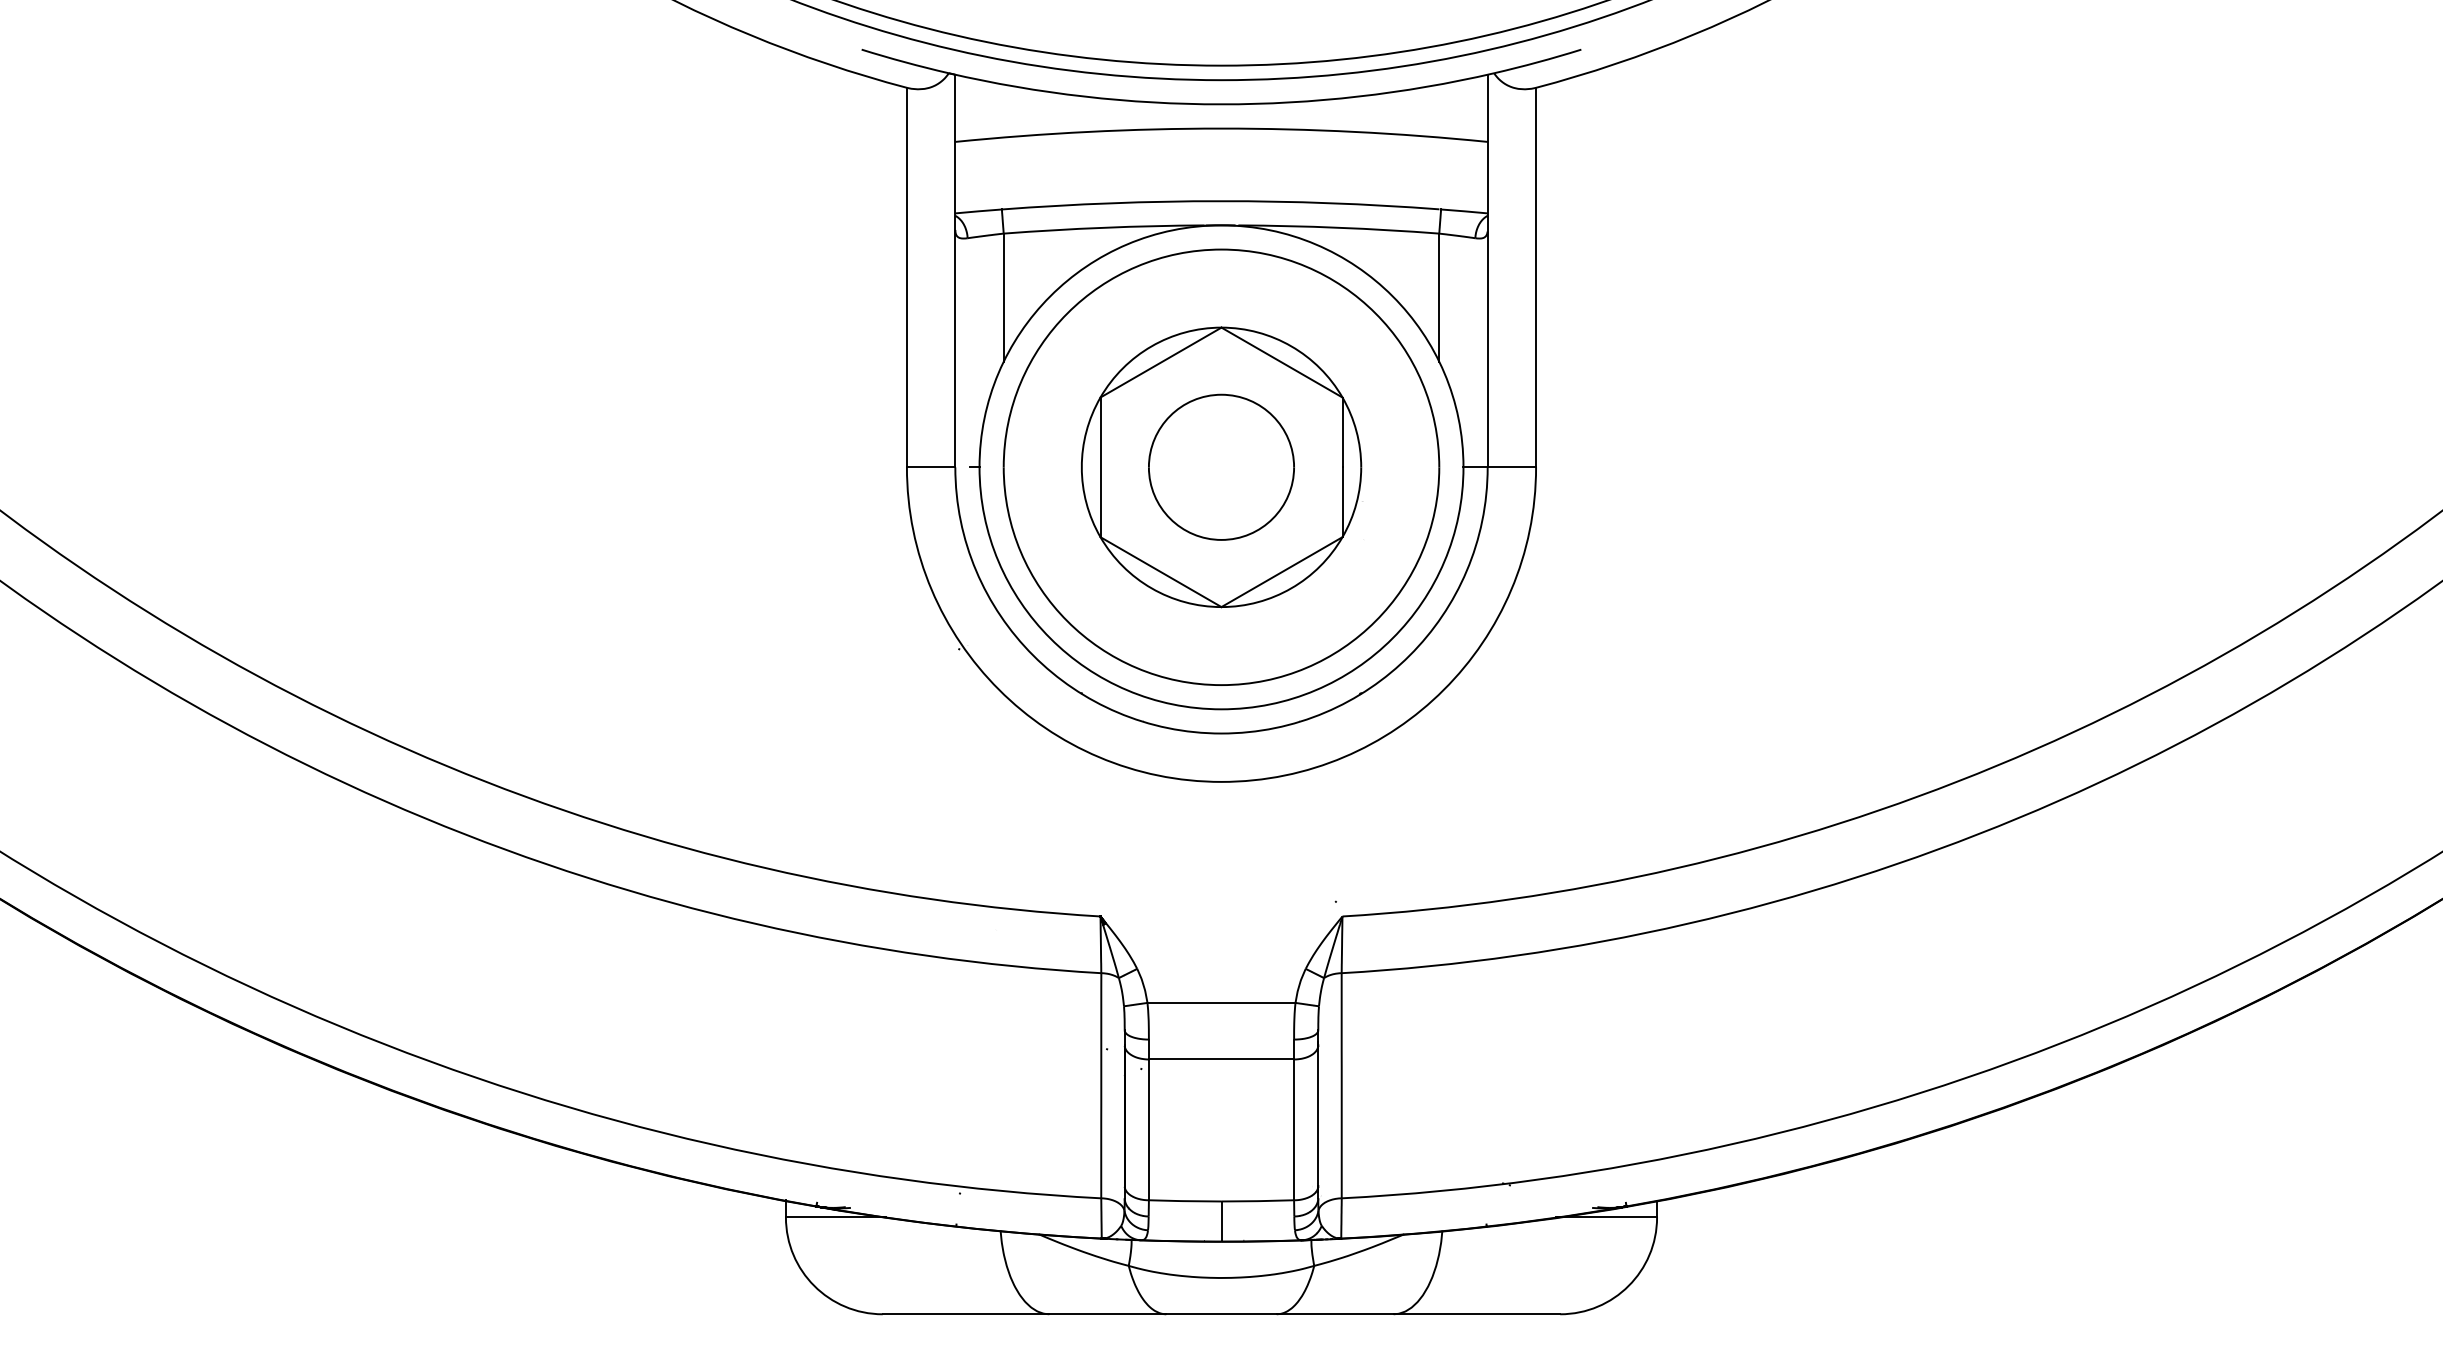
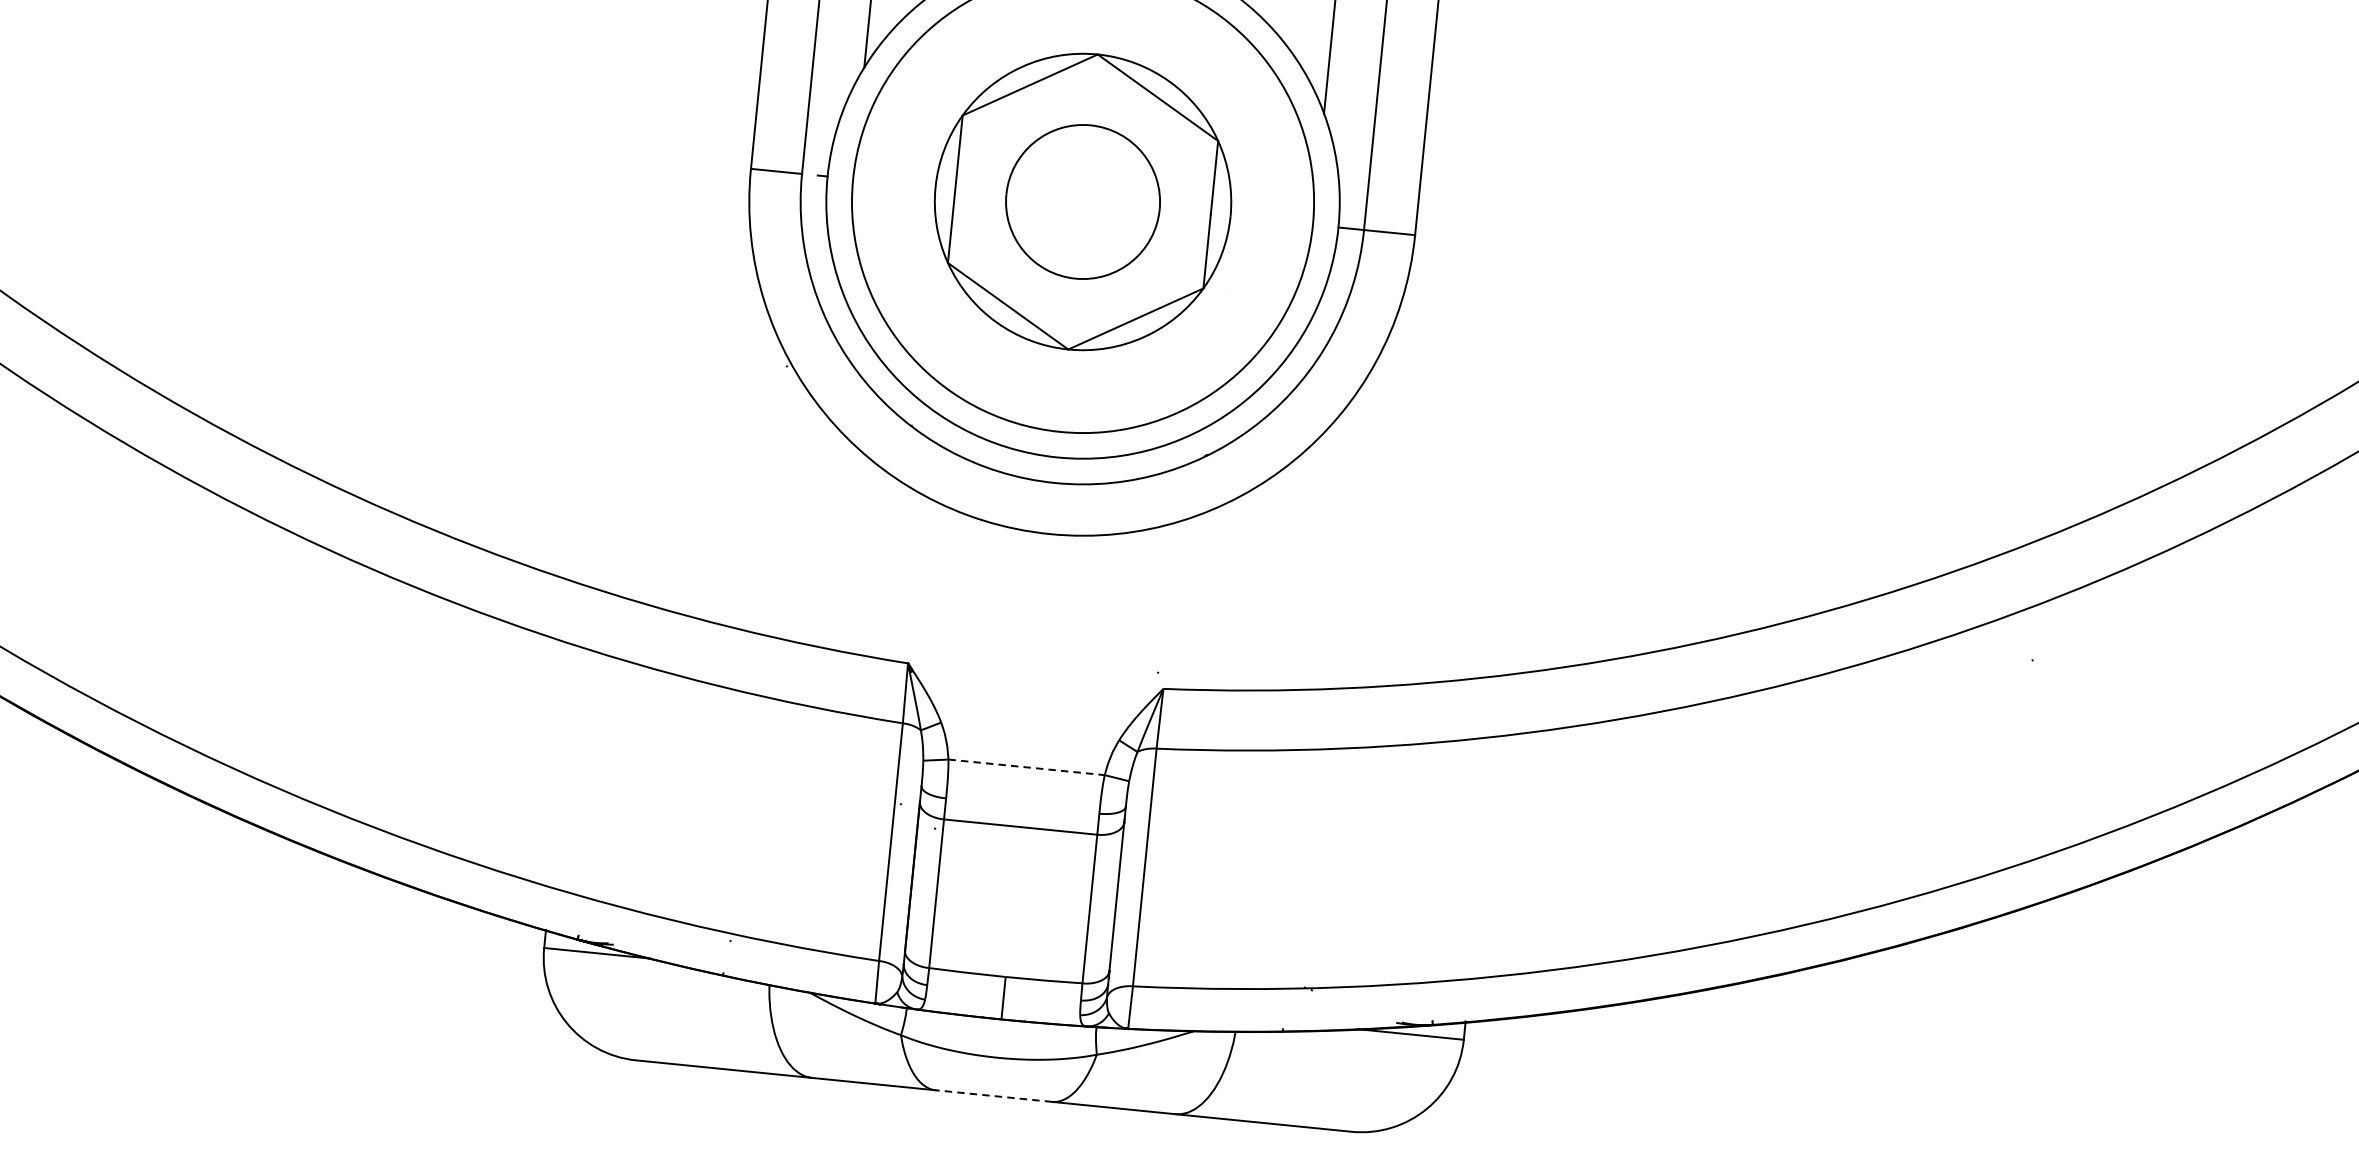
line: (1221, 1002) -> (1026, 766), solid -> dashed
line: (1220, 1314) -> (992, 1096), solid -> dashed

